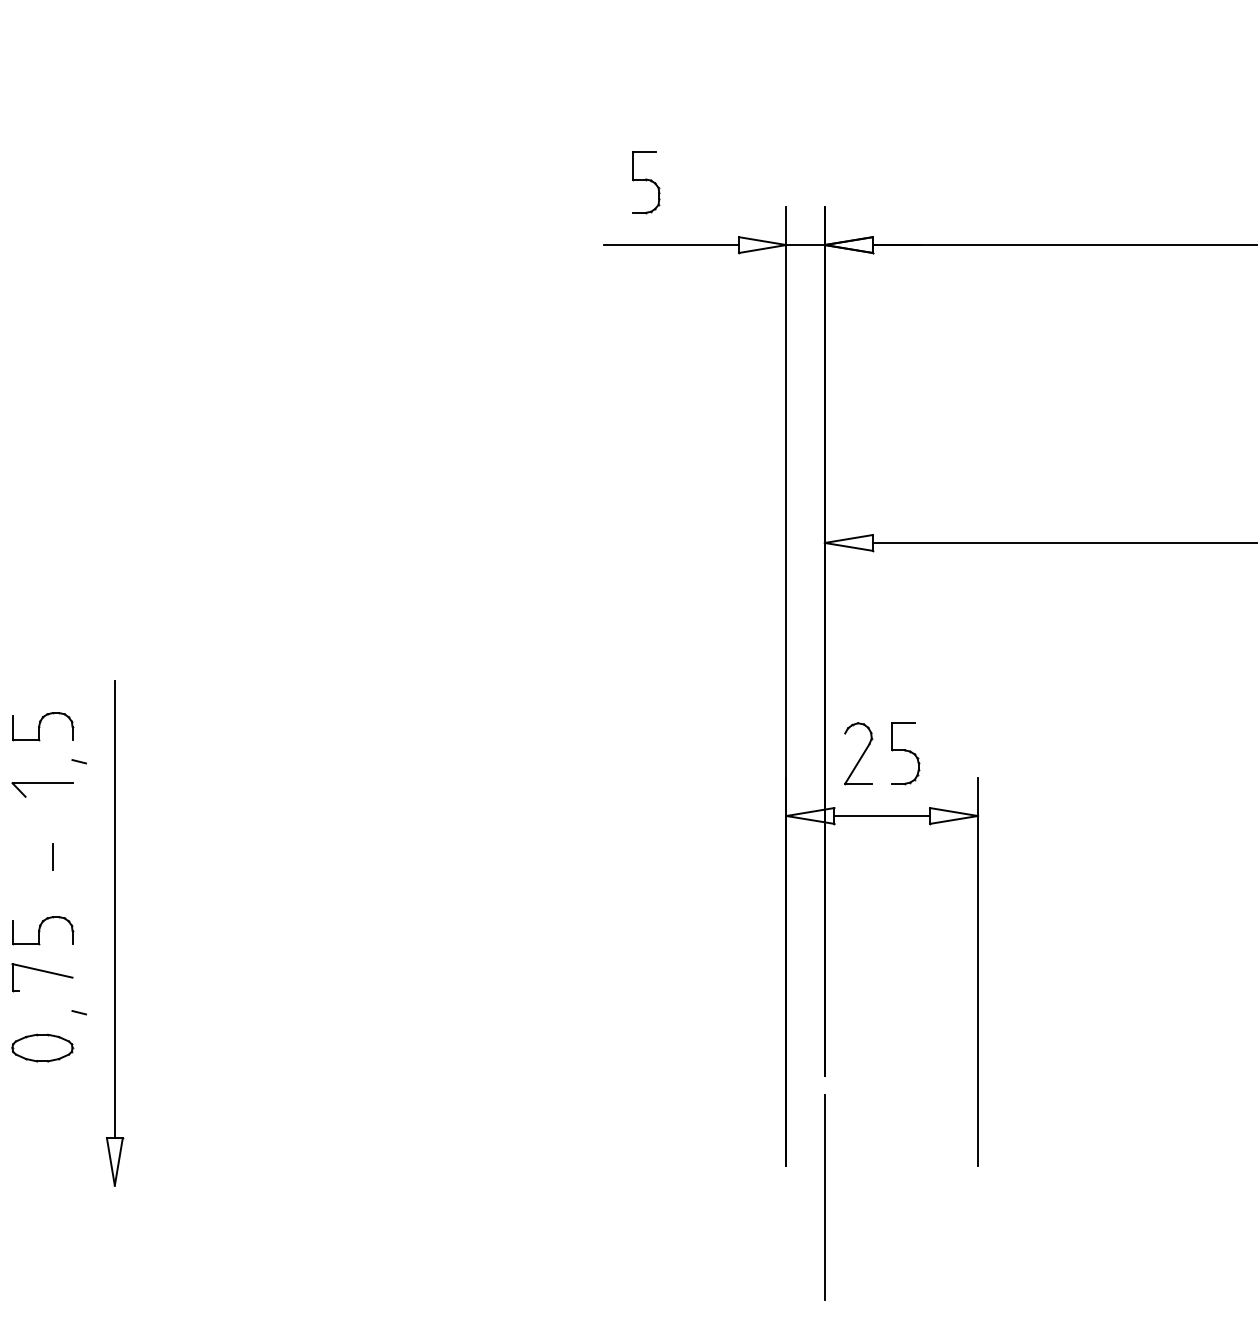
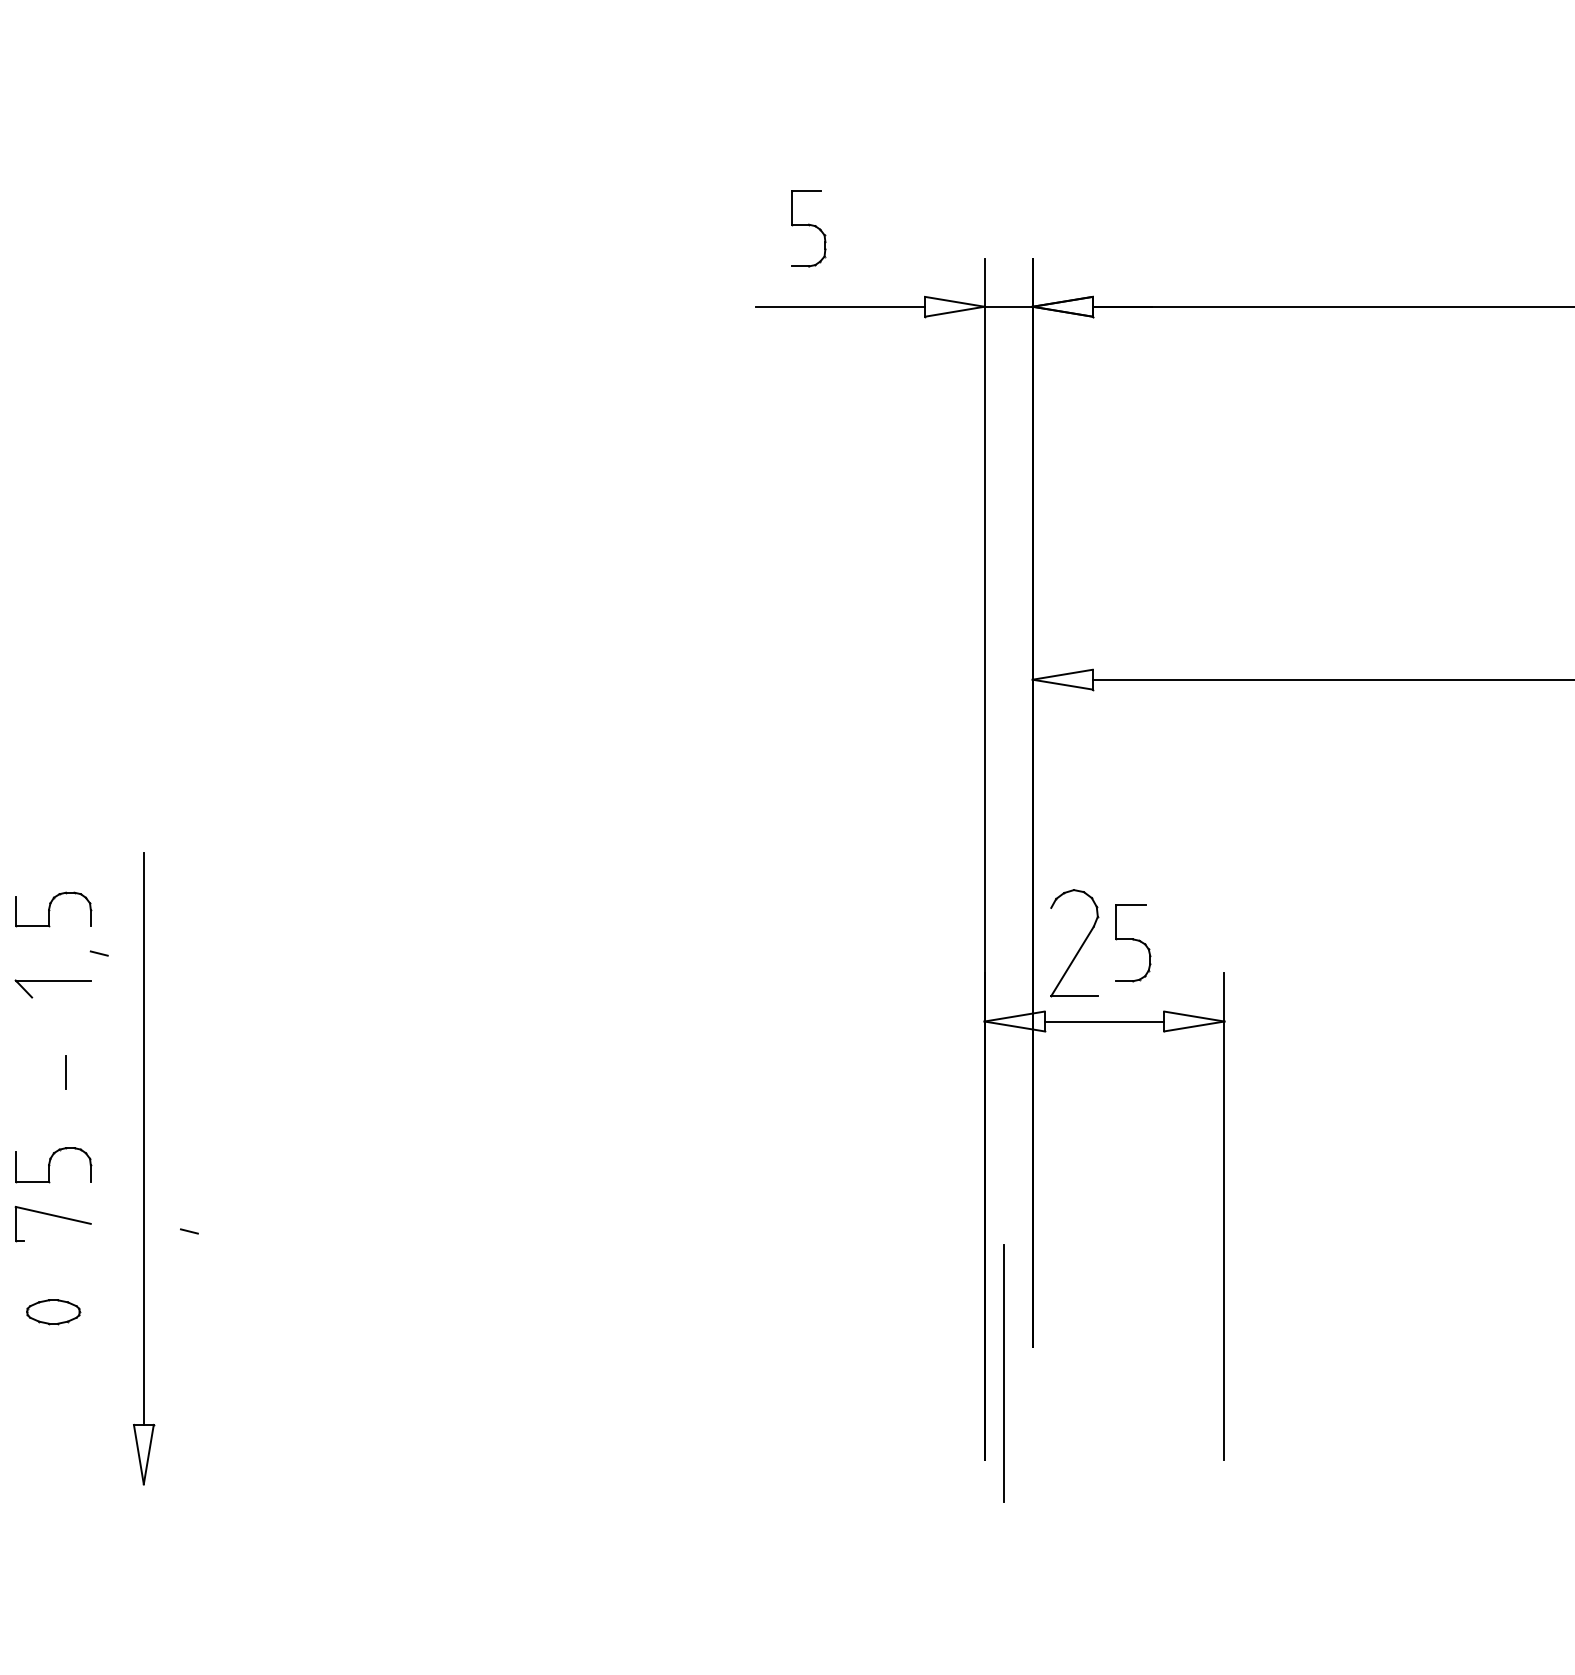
part: (858, 753) -> (1074, 943), size x1.4
line: (78, 1012) -> (188, 1231), moved
part: (42, 1047) -> (53, 1311), size x0.7
line: (824, 1197) -> (1003, 1372), moved

